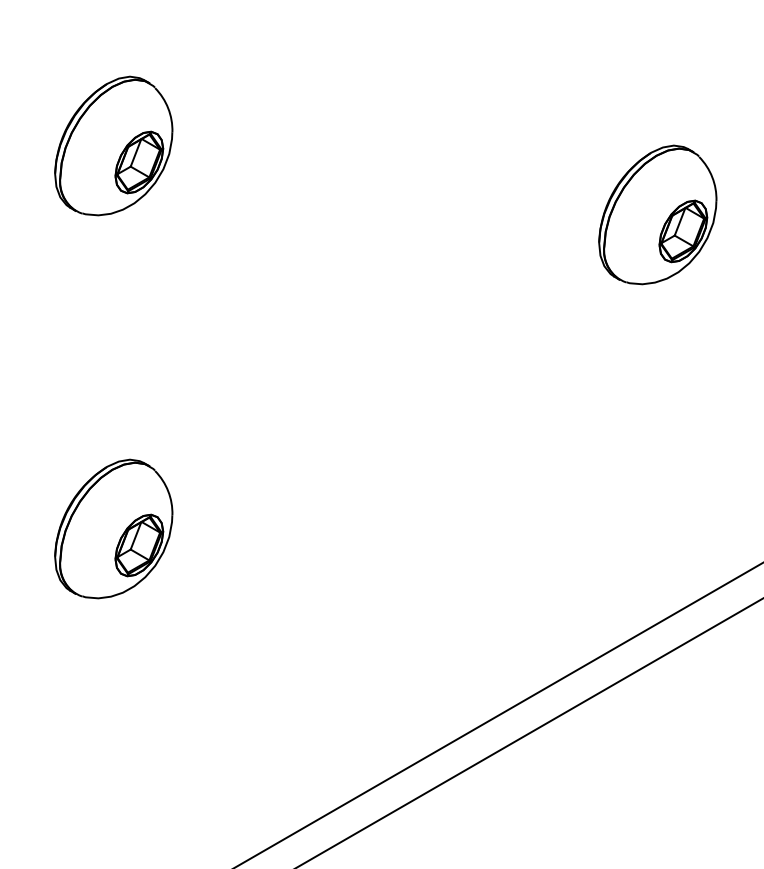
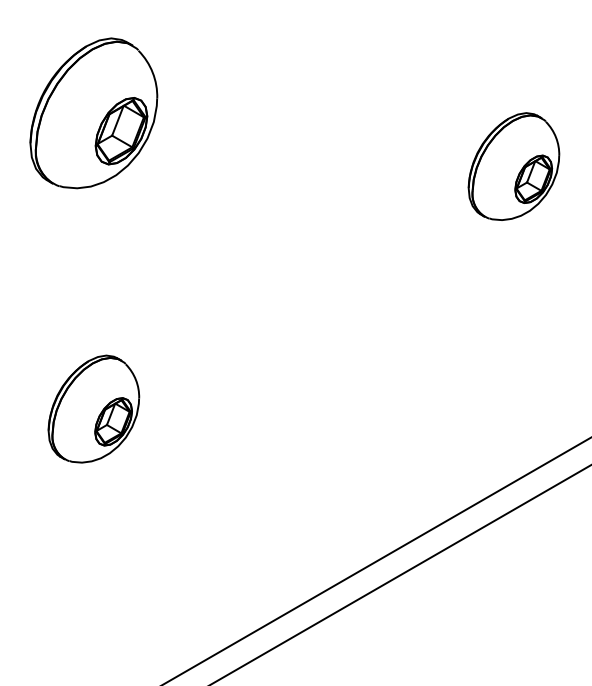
part: (113, 146) -> (93, 113), size x1.4

